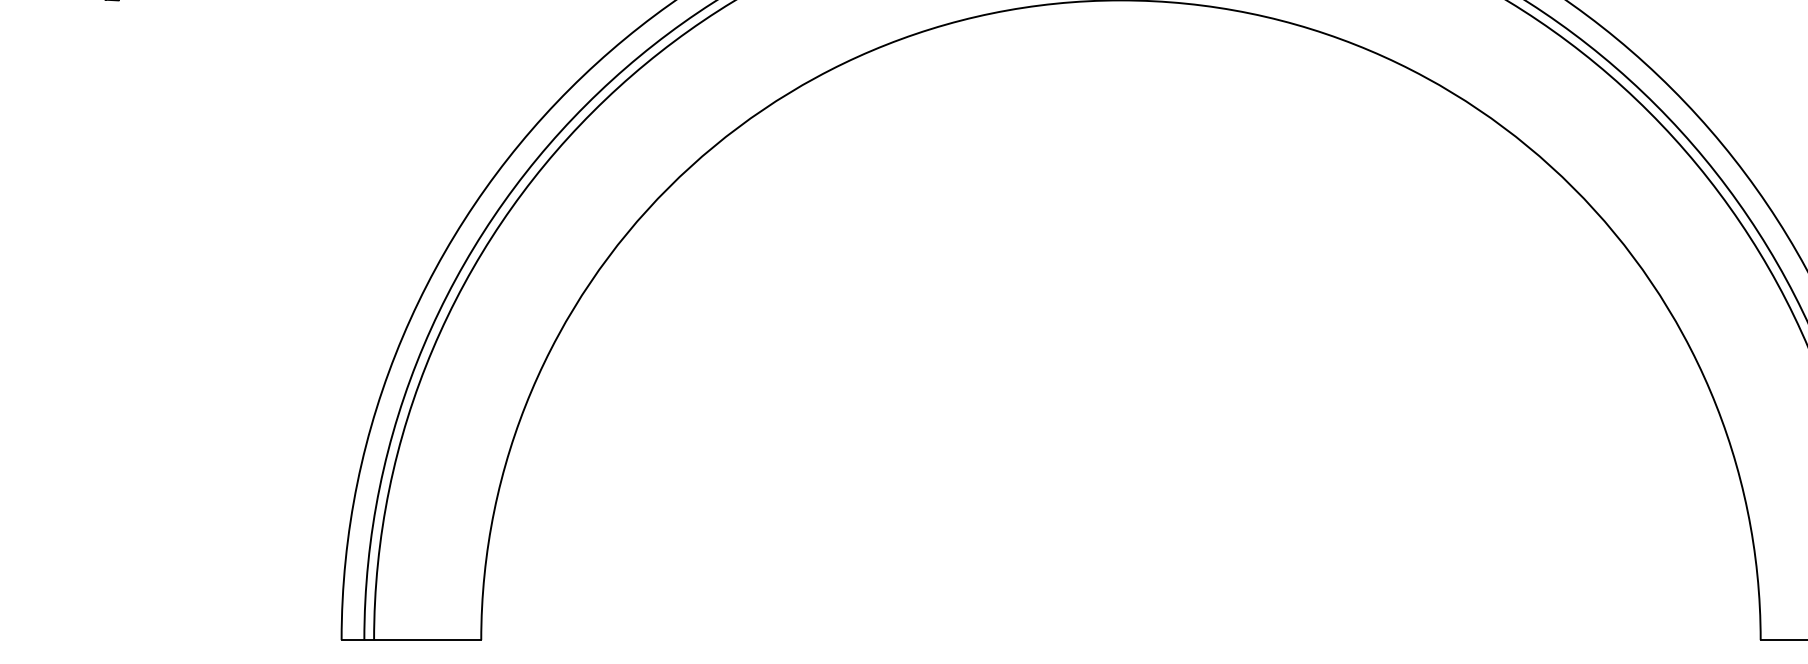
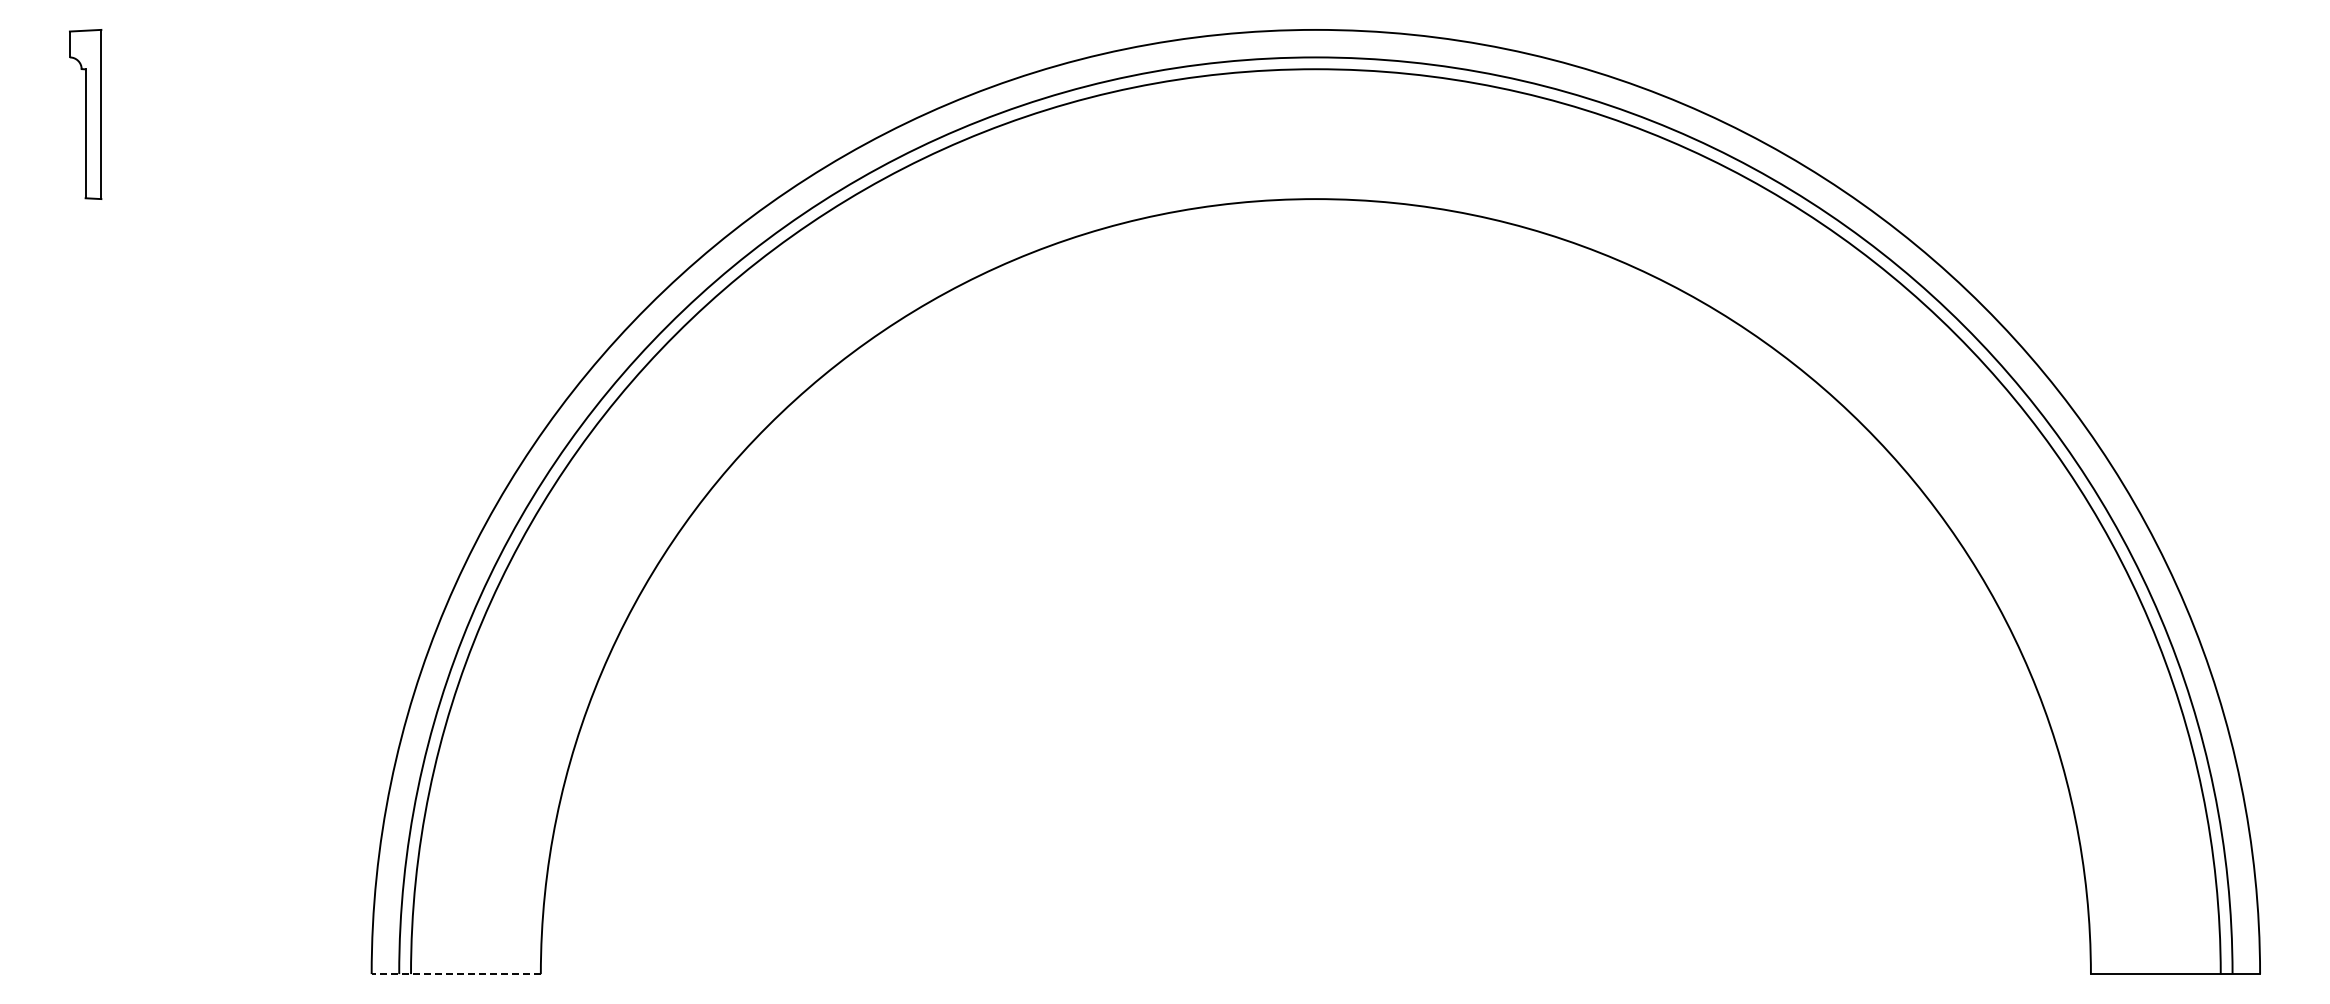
line: (411, 640) -> (456, 974), solid -> dashed

